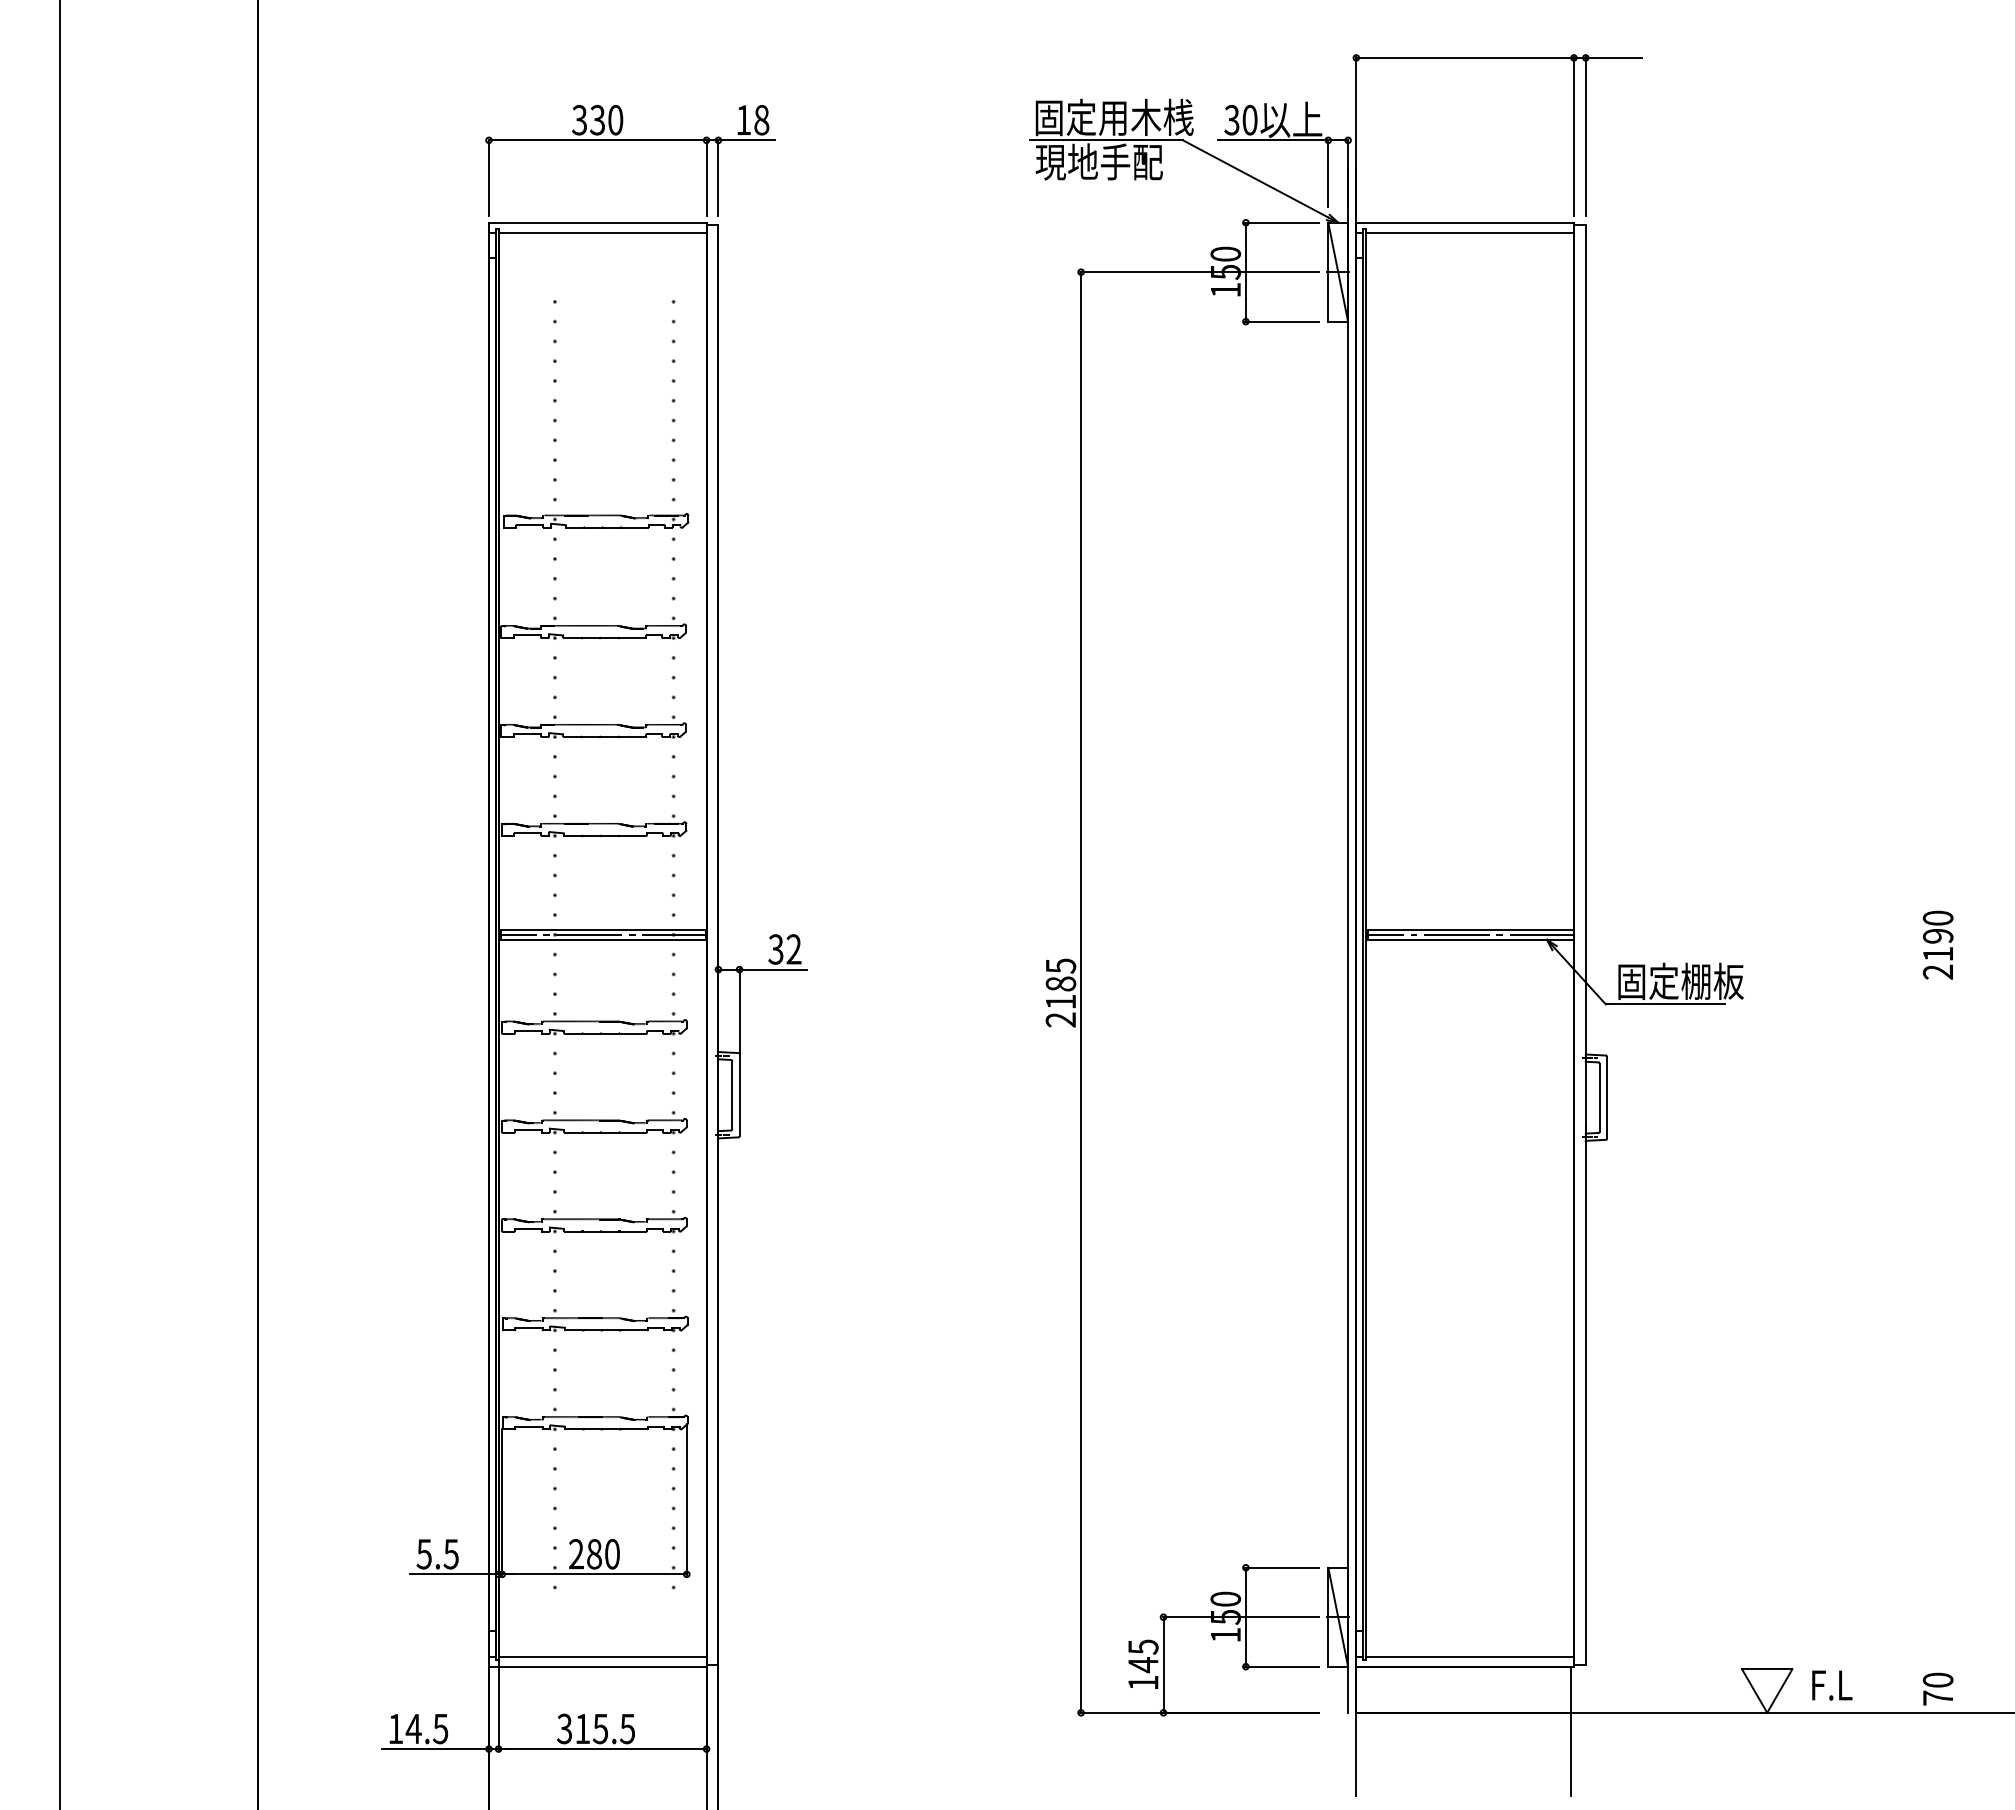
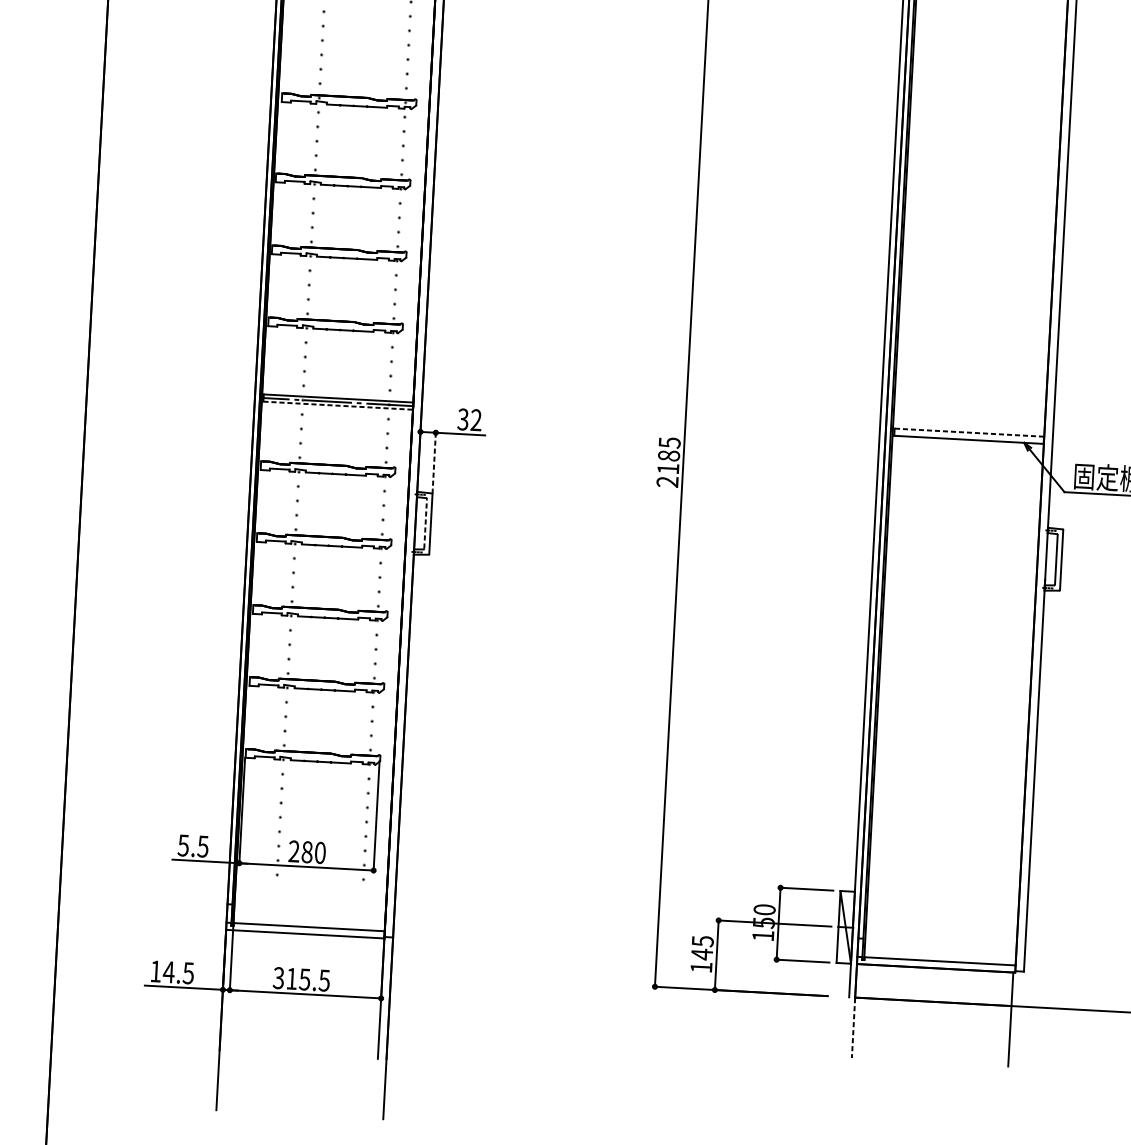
line: (1470, 929) -> (969, 432), solid -> dashed
line: (1470, 934) -> (968, 436), removed
line: (603, 939) -> (338, 405), solid -> dashed
line: (739, 1010) -> (434, 462), solid -> dashed
line: (732, 1095) -> (425, 524), solid -> dashed
line: (1356, 1755) -> (853, 1028), solid -> dashed

